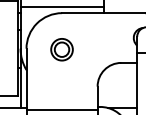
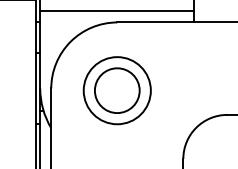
part: (61, 49) -> (116, 89), size x1.67

